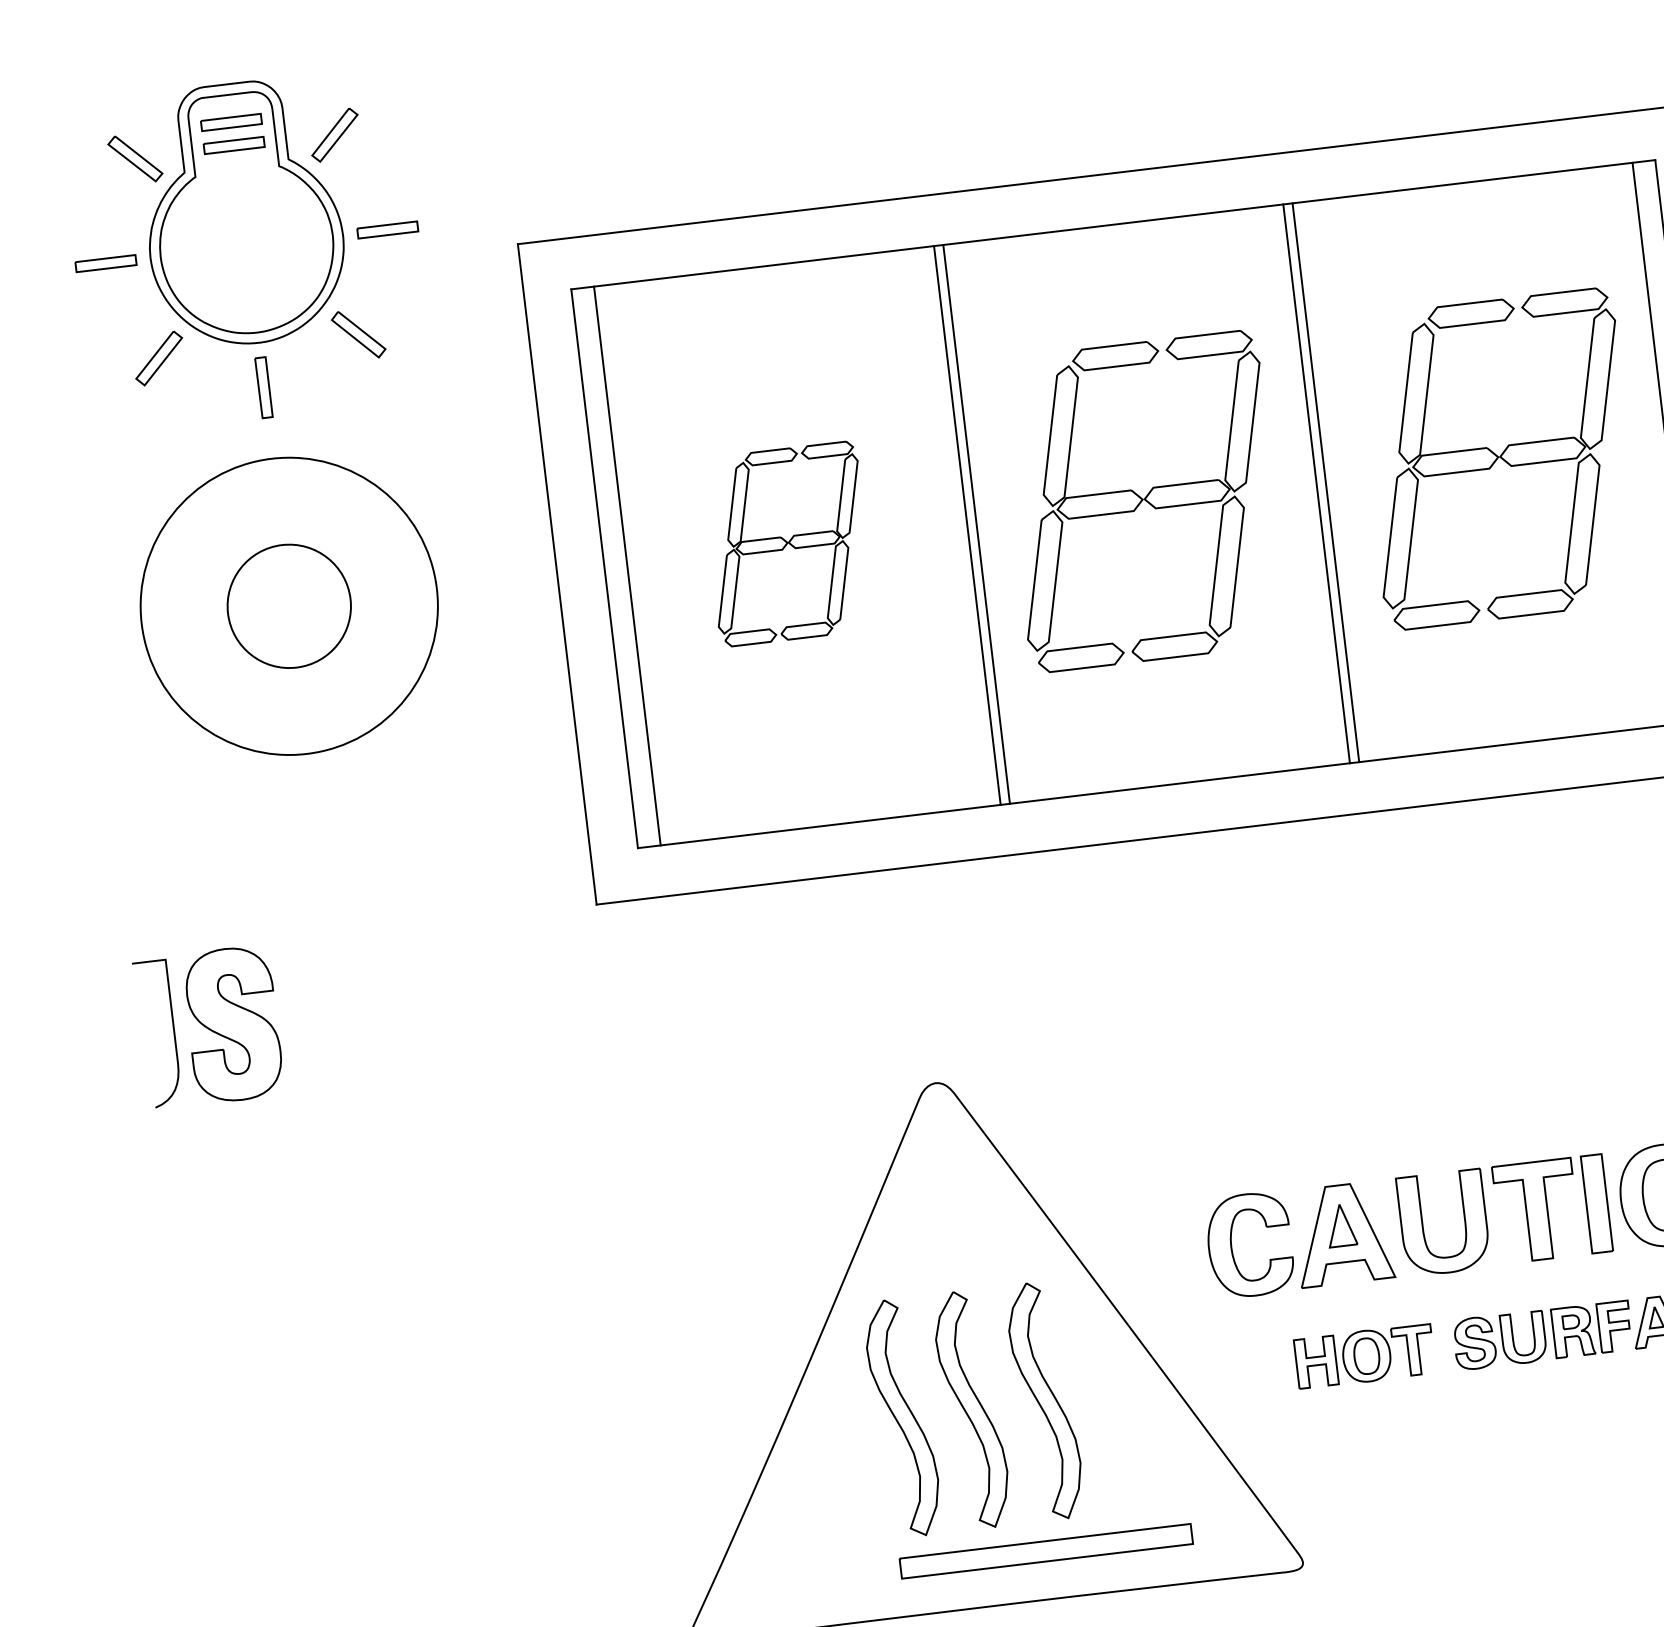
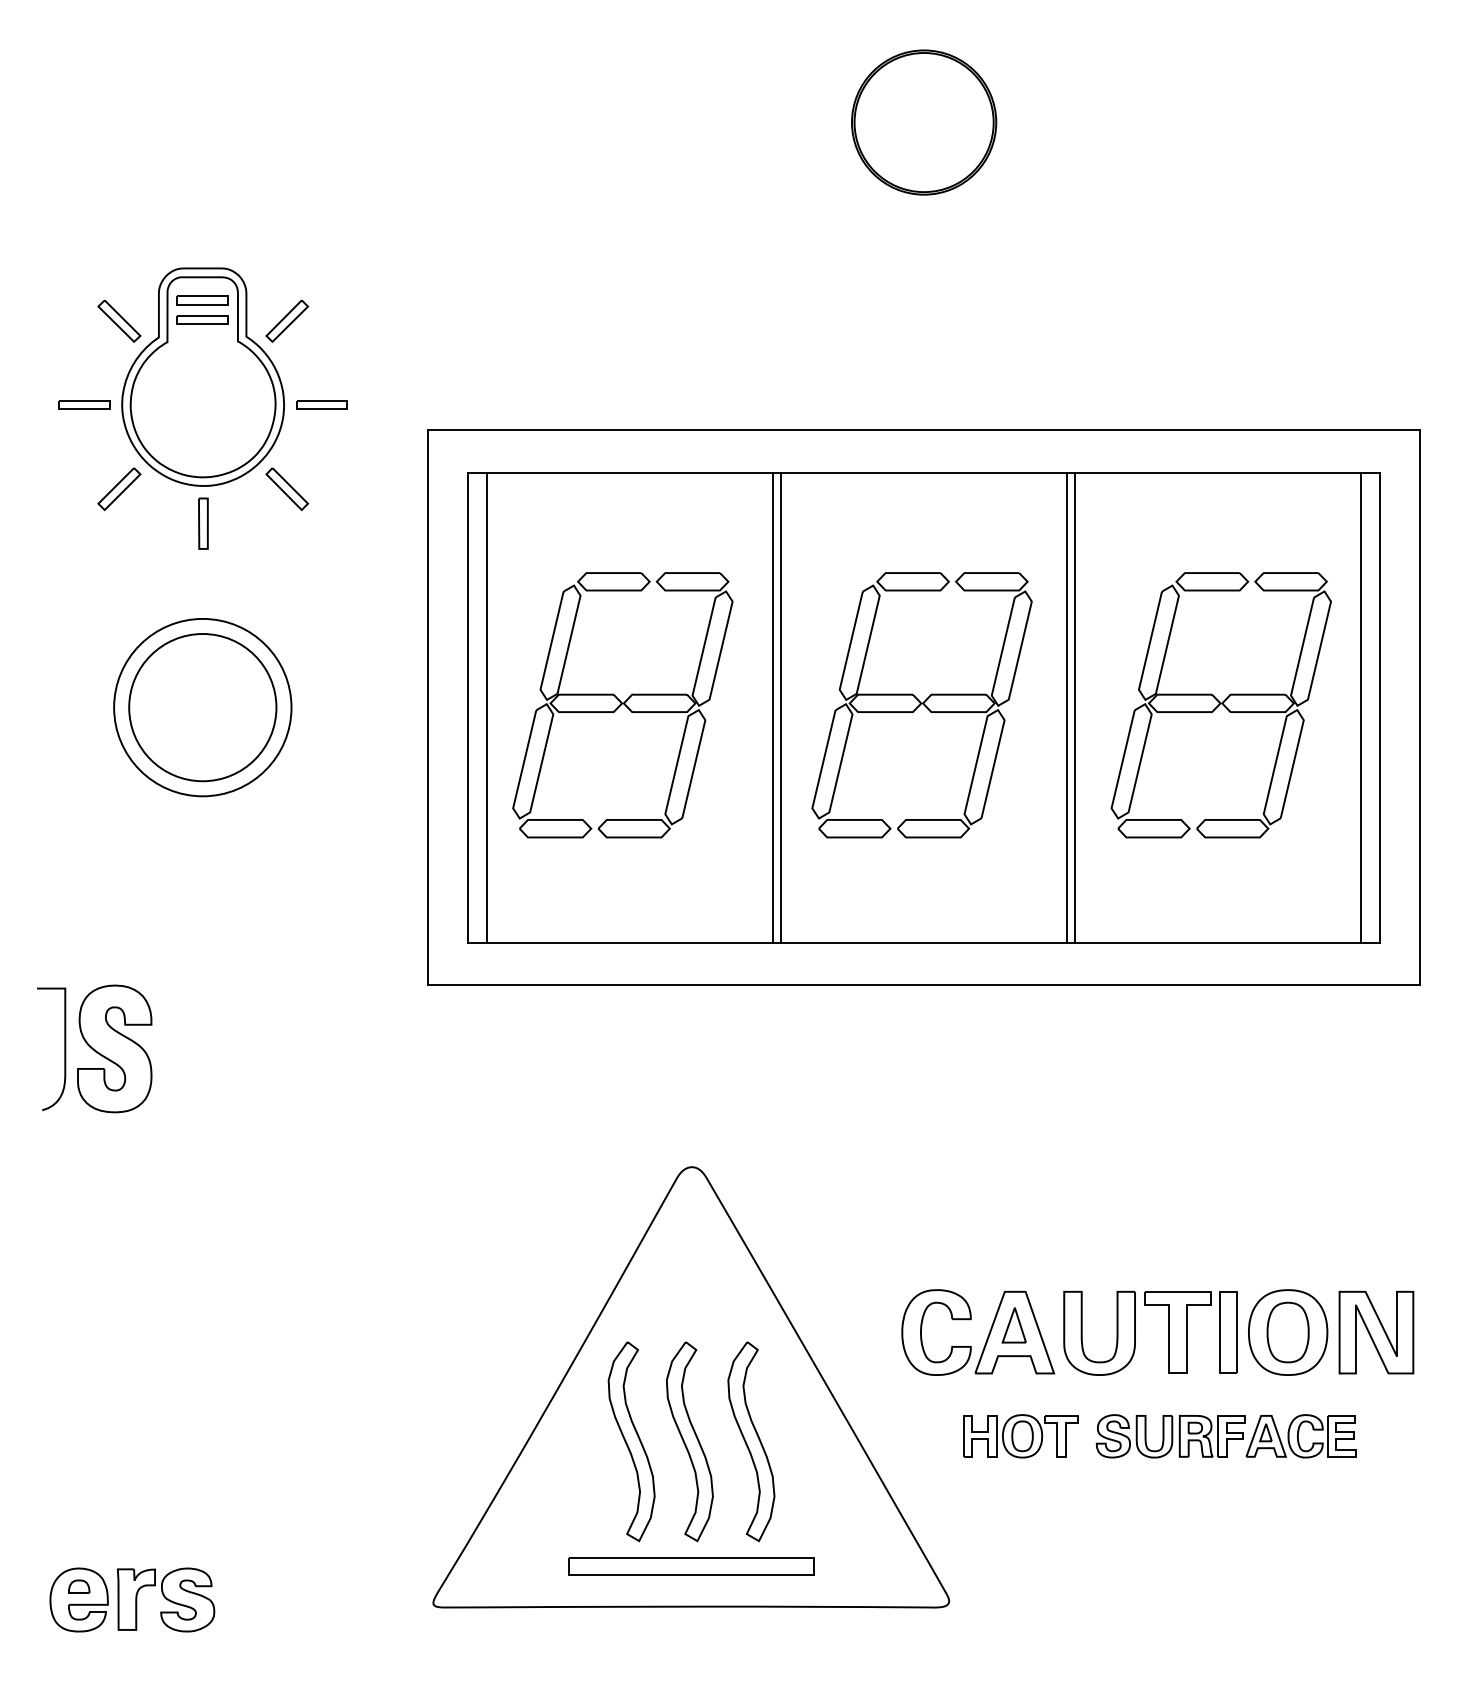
part: (787, 544) -> (622, 705), size x1.67
circle: (288, 606) -> (202, 707), size x0.71
circle: (288, 606) -> (202, 707), size x1.43
part: (1046, 1551) -> (691, 1566), moved

